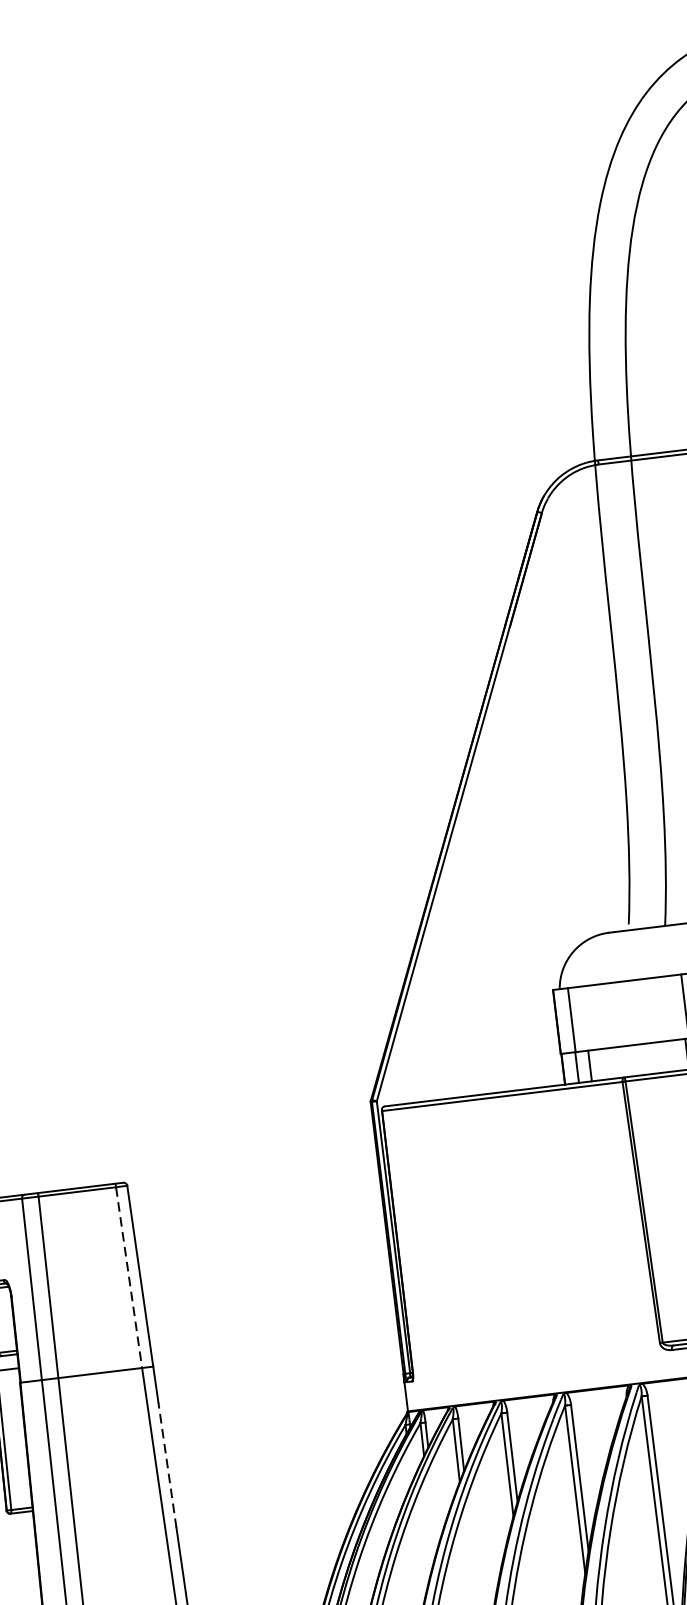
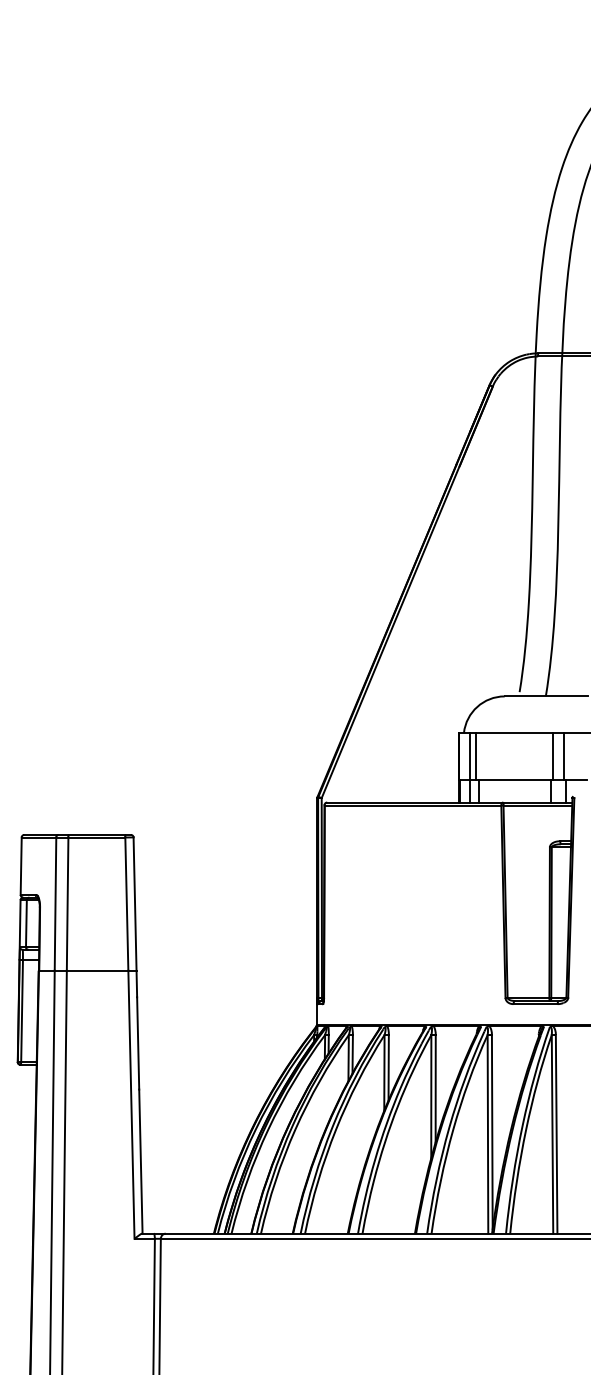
line: (580, 1017) -> (476, 755), added
line: (128, 1278) -> (126, 904), dashed -> solid
line: (167, 1464) -> (138, 1042), dashed -> solid

